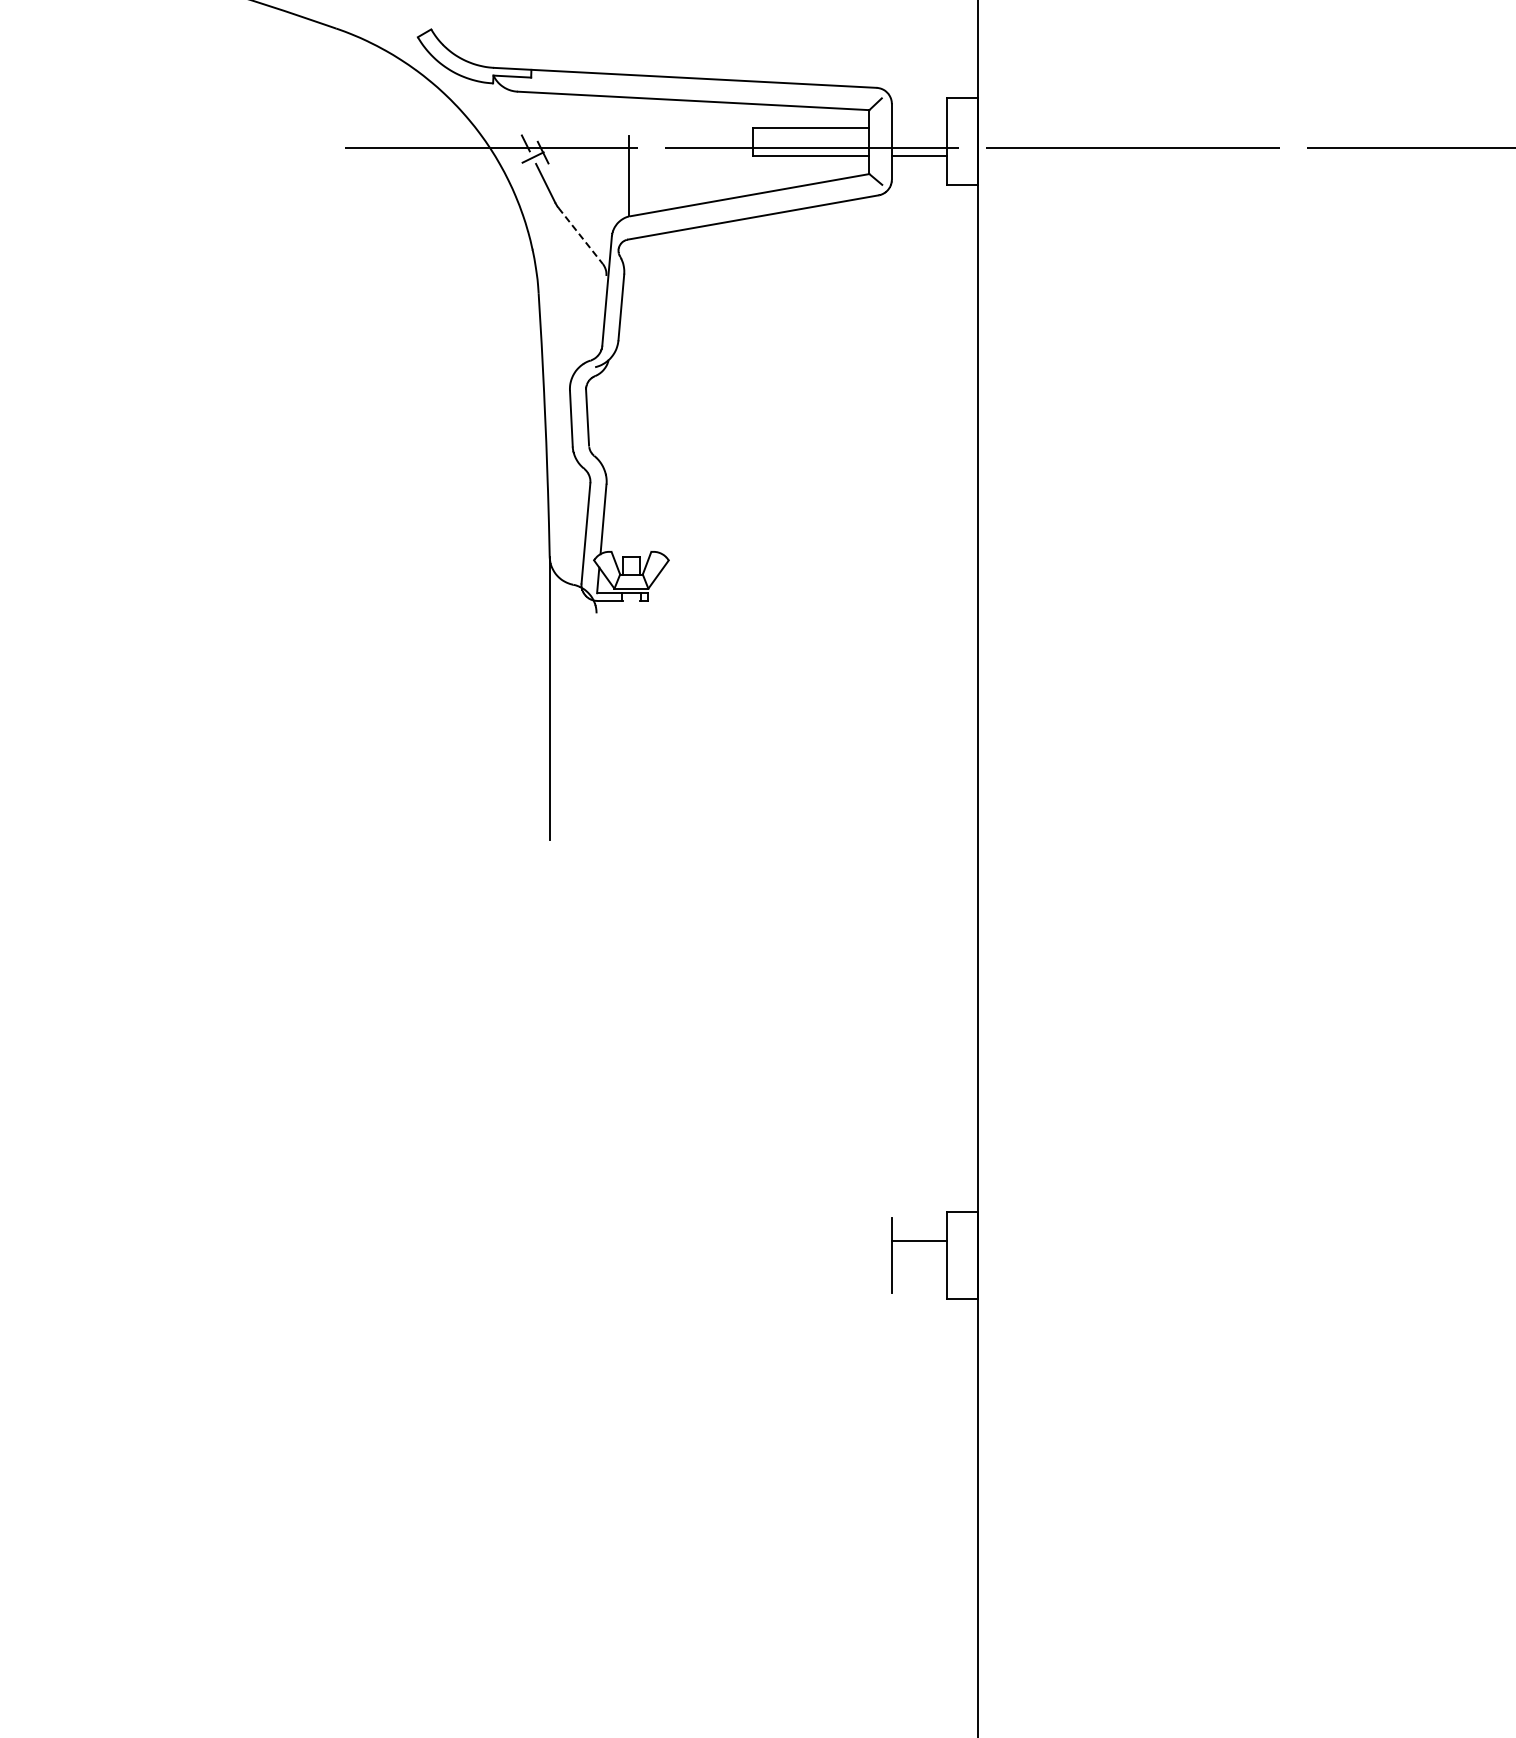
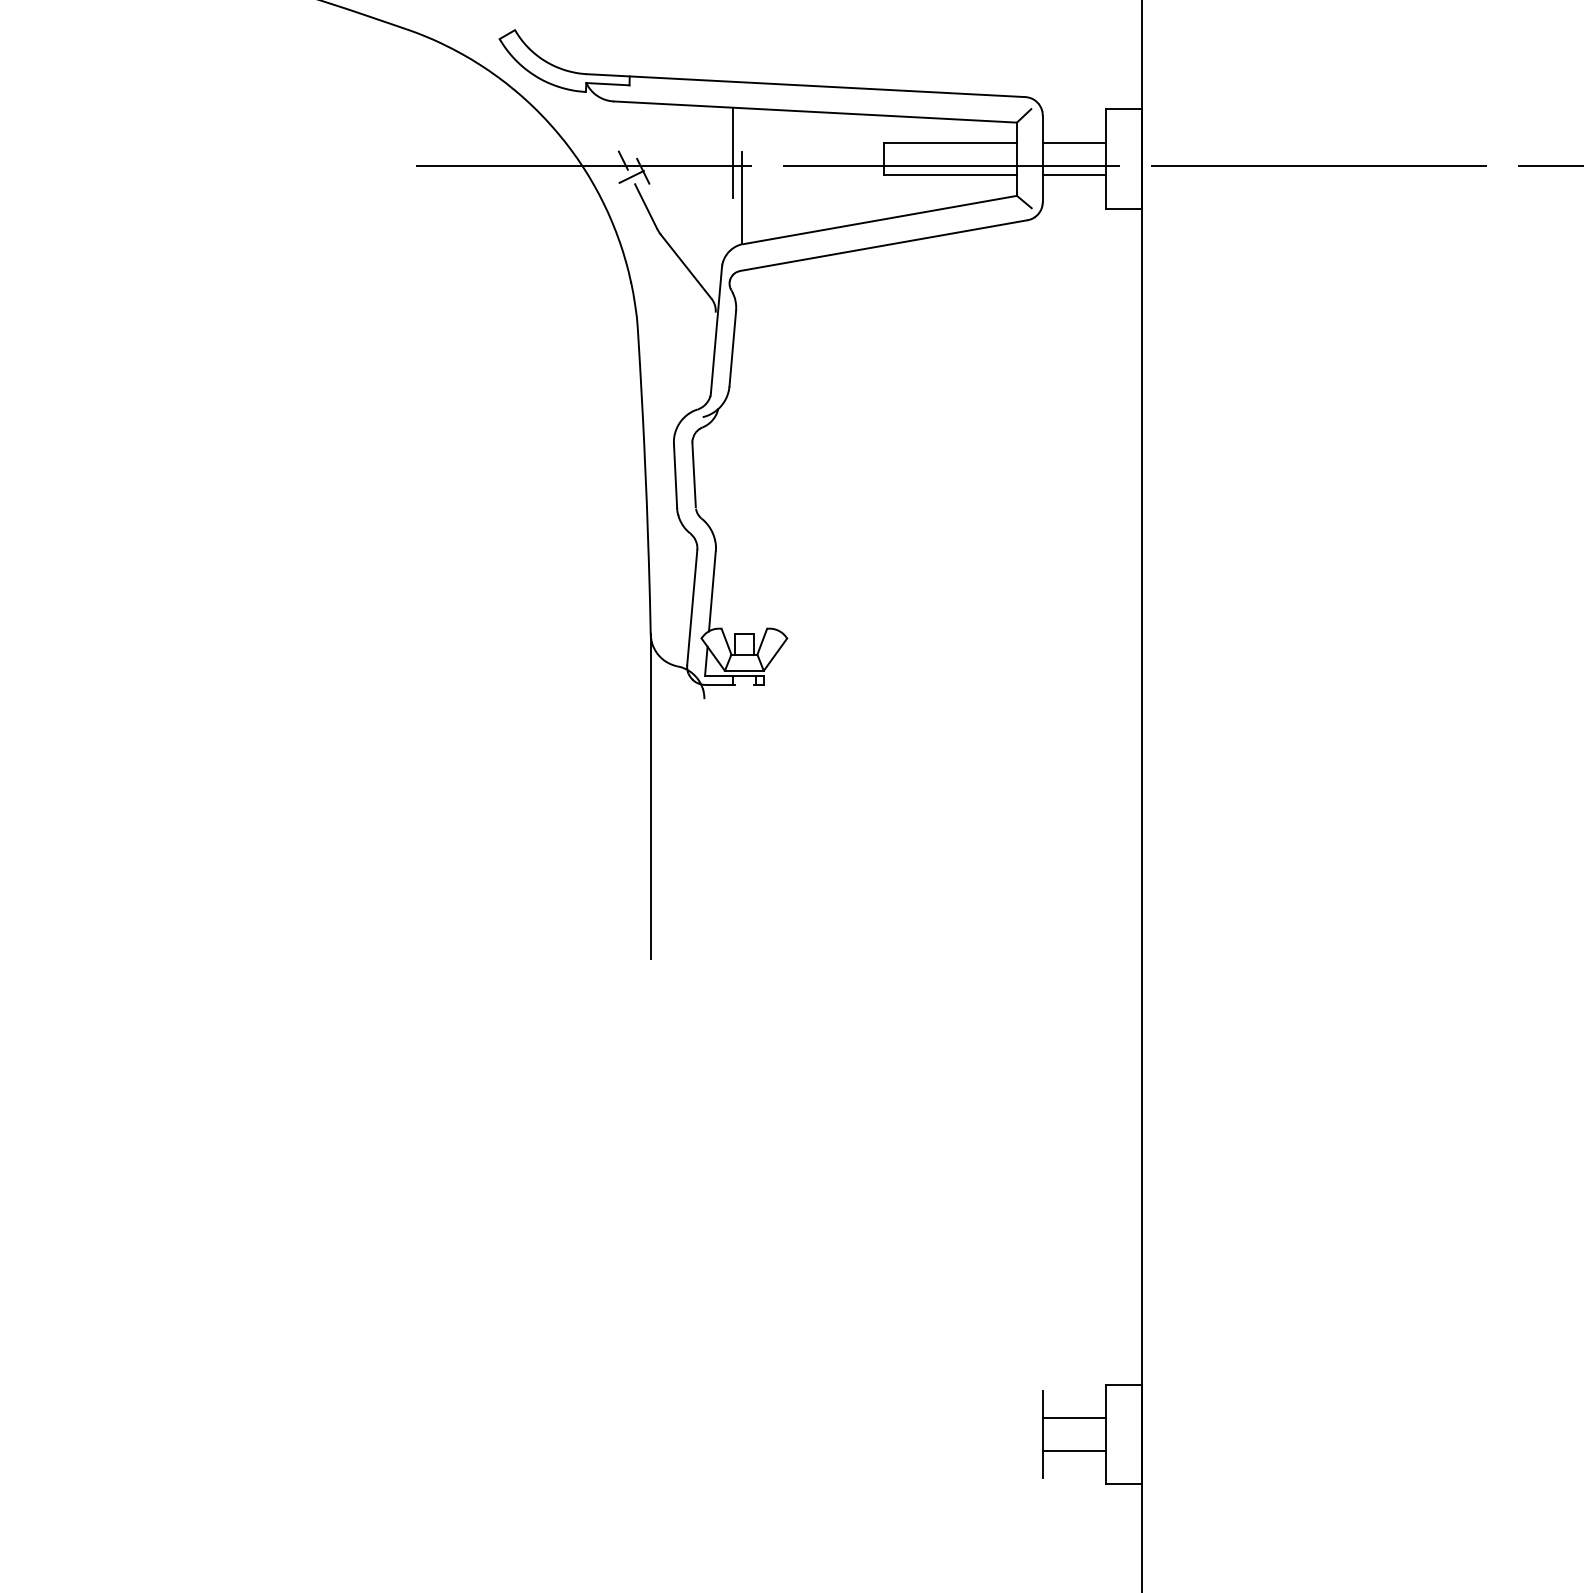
line: (919, 127) -> (1074, 142), added
line: (621, 136) -> (732, 152), added
line: (580, 235) -> (686, 266), dashed -> solid
line: (919, 1269) -> (1074, 1450), added

